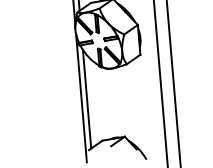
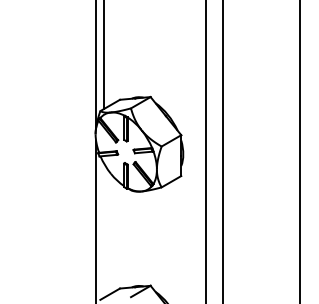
line: (86, 98) -> (103, 229), removed

